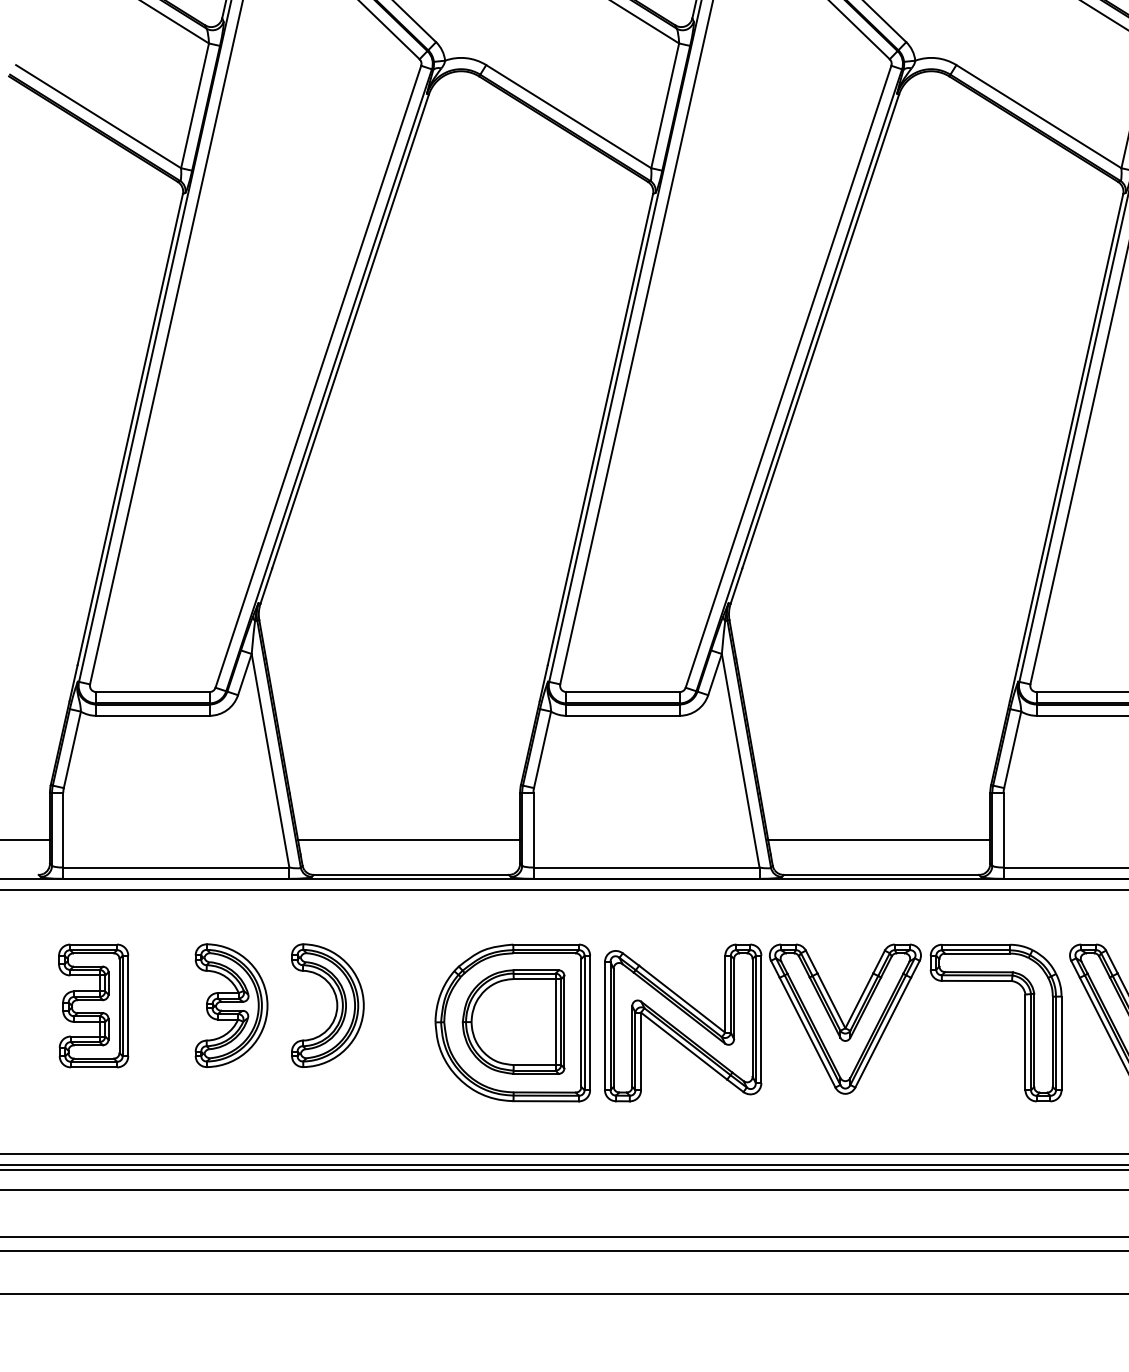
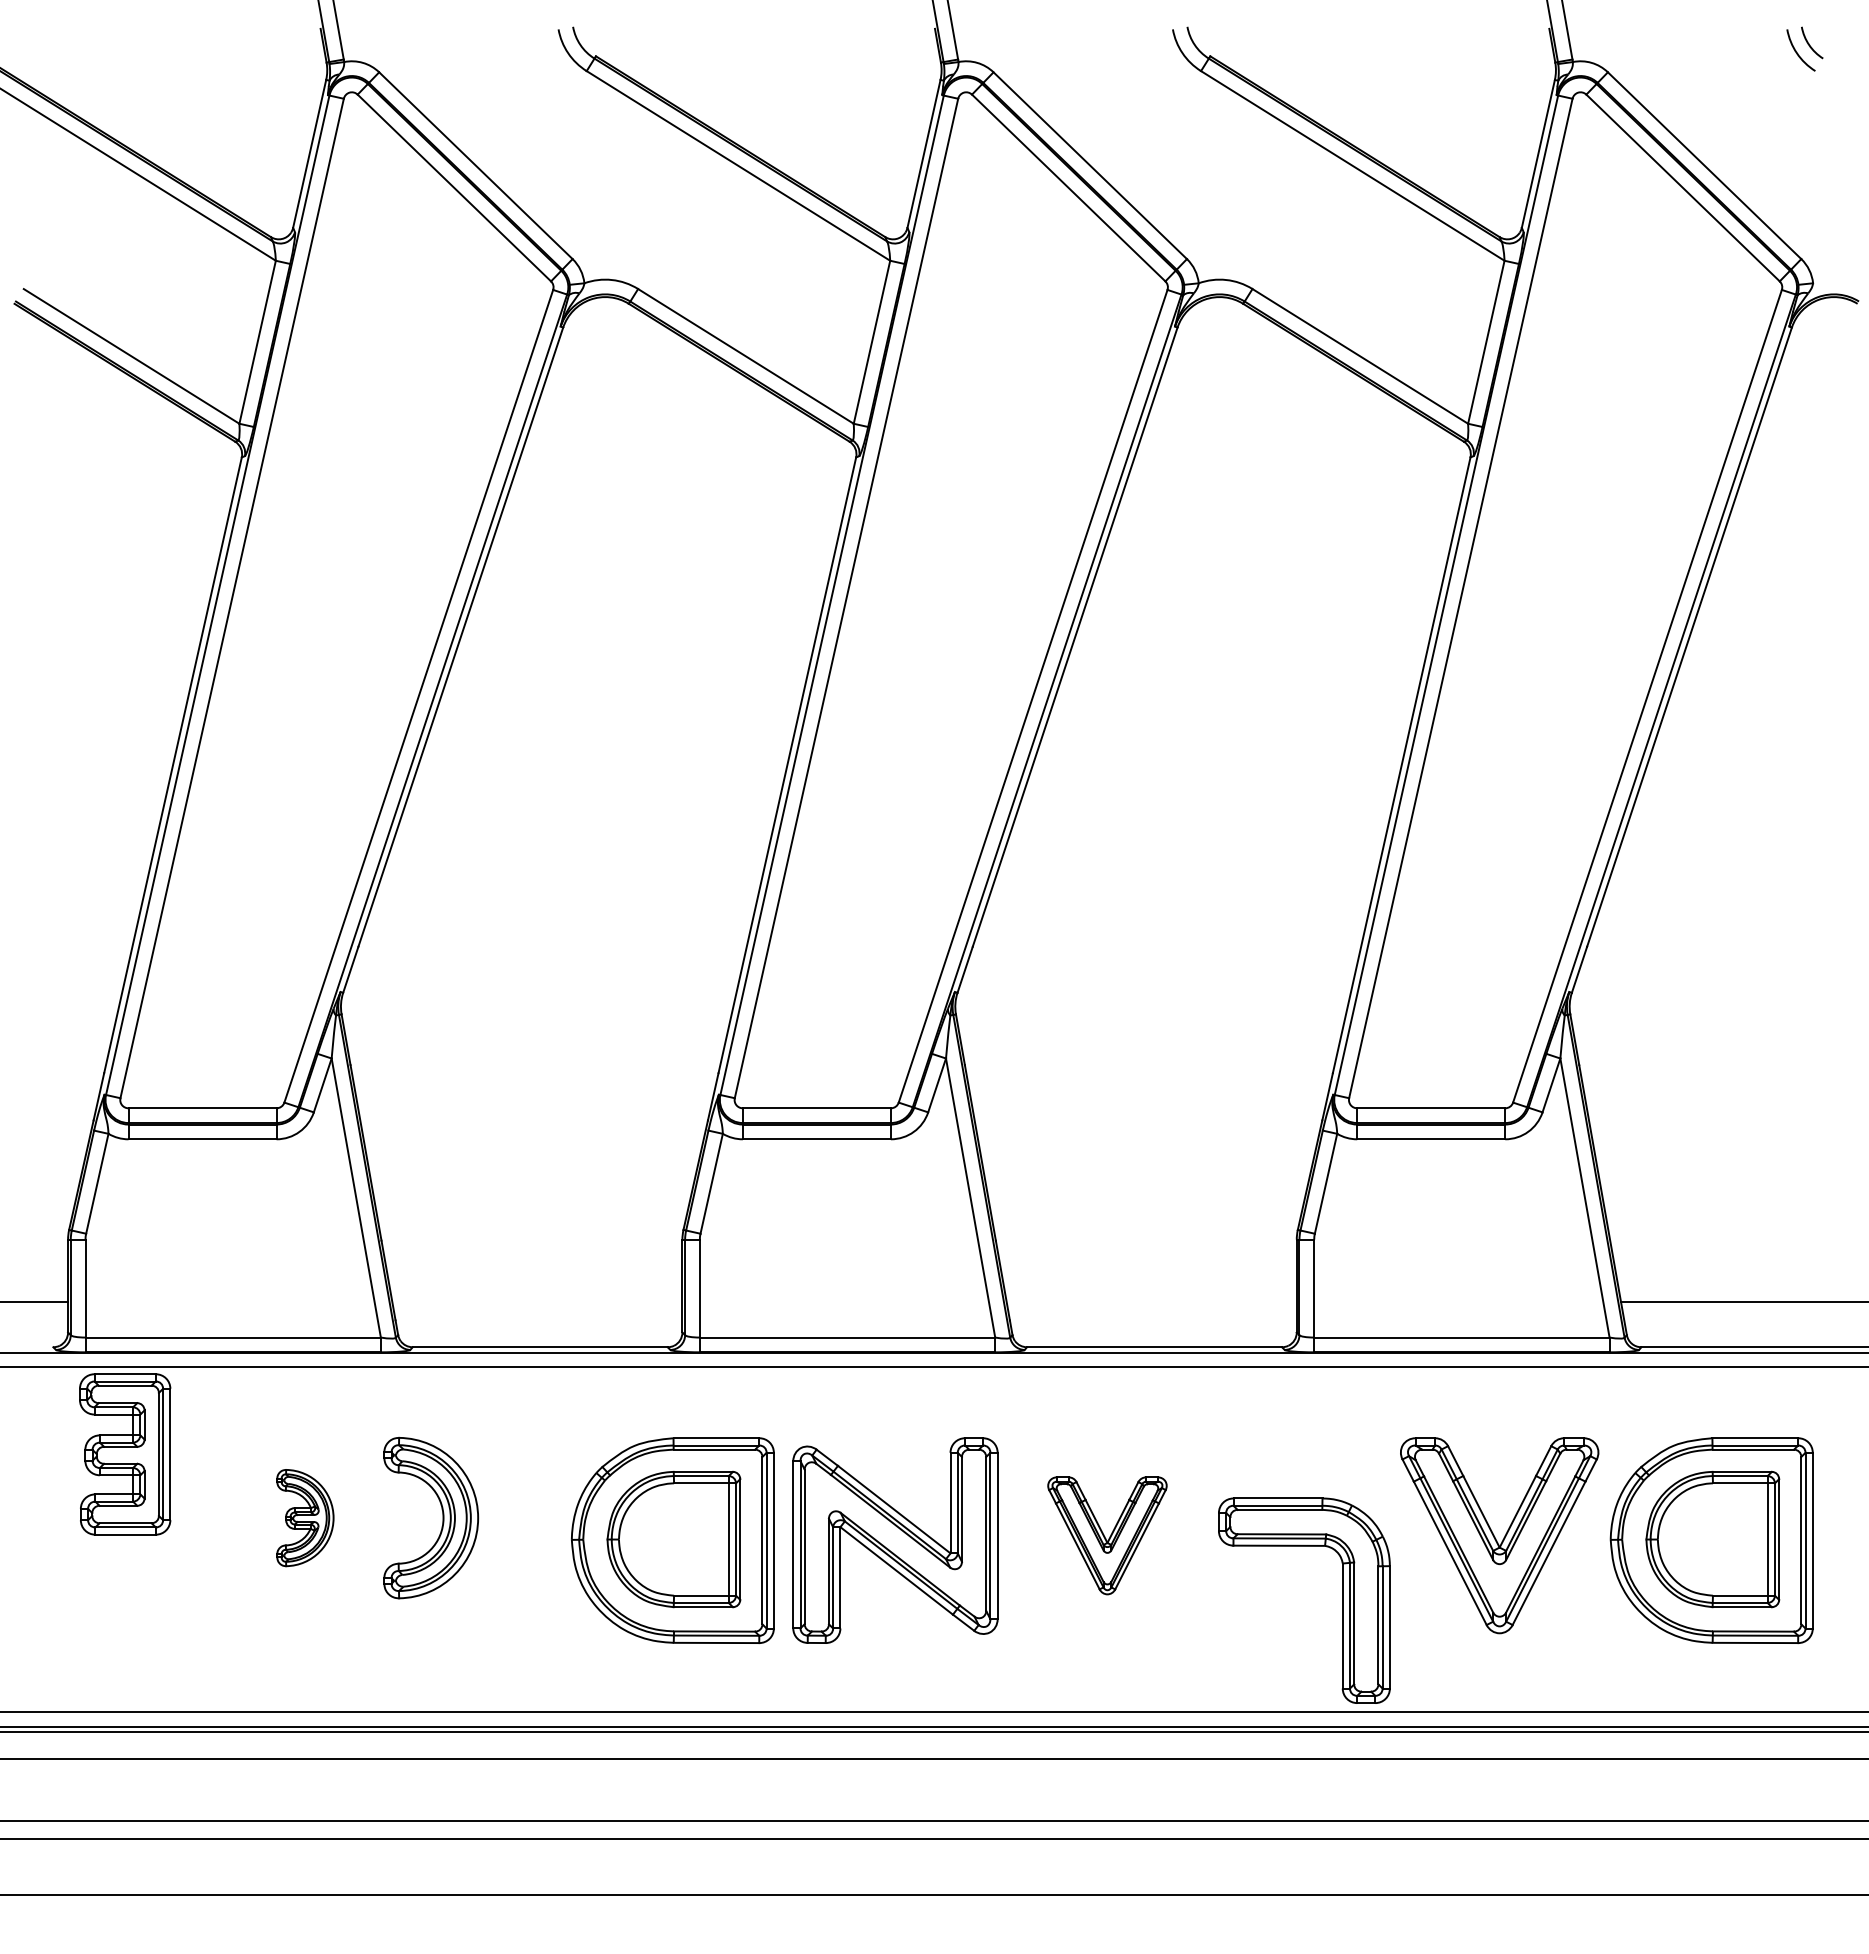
line: (409, 839) -> (537, 1301), removed
line: (879, 839) -> (1151, 1301), removed
part: (231, 1005) -> (305, 1517), size x0.6
part: (93, 1006) -> (125, 1454), moved
part: (845, 1019) -> (1107, 1535), size x0.6
part: (1025, 1022) -> (1342, 1600), moved

